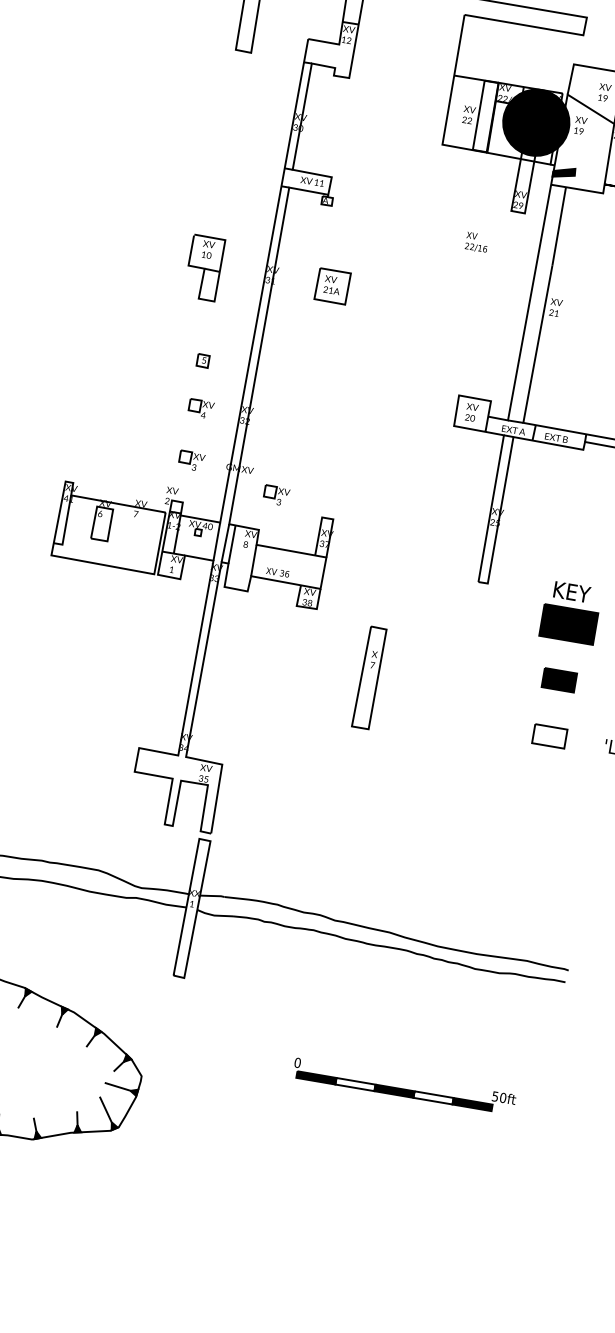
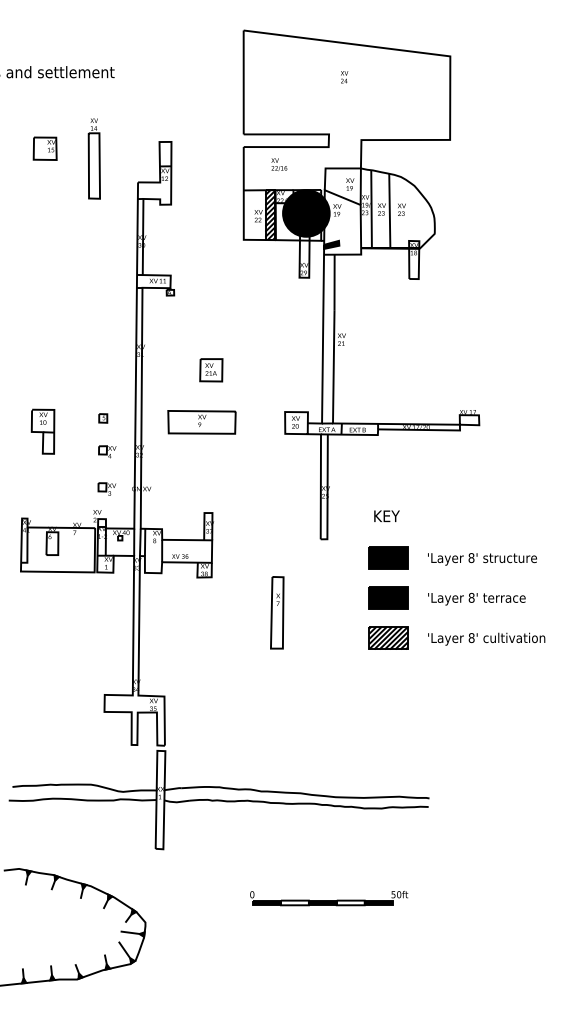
hatch: (485, 115) -> (270, 214), added
text: (477, 242) -> (279, 164), moved
part: (203, 267) -> (42, 431), moved
part: (332, 286) -> (211, 370), moved
part: (339, 390) -> (201, 422), added
part: (275, 494) -> (169, 502), removed
text: (571, 591) -> (386, 515), moved
part: (369, 677) -> (277, 612), moved
part: (559, 679) -> (388, 597), size x1.67
part: (549, 735) -> (388, 637), size x1.67

